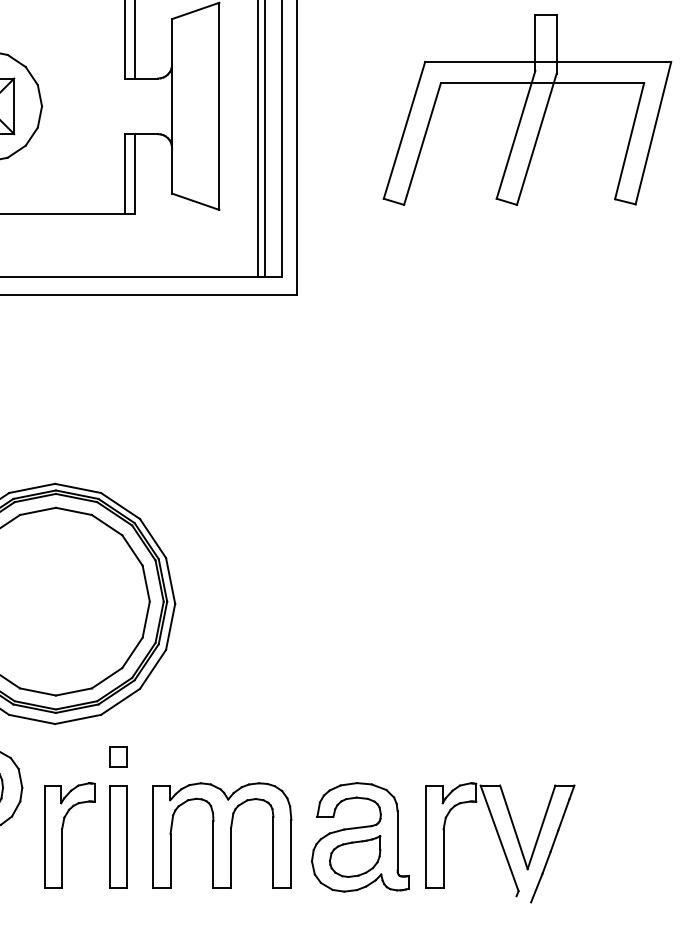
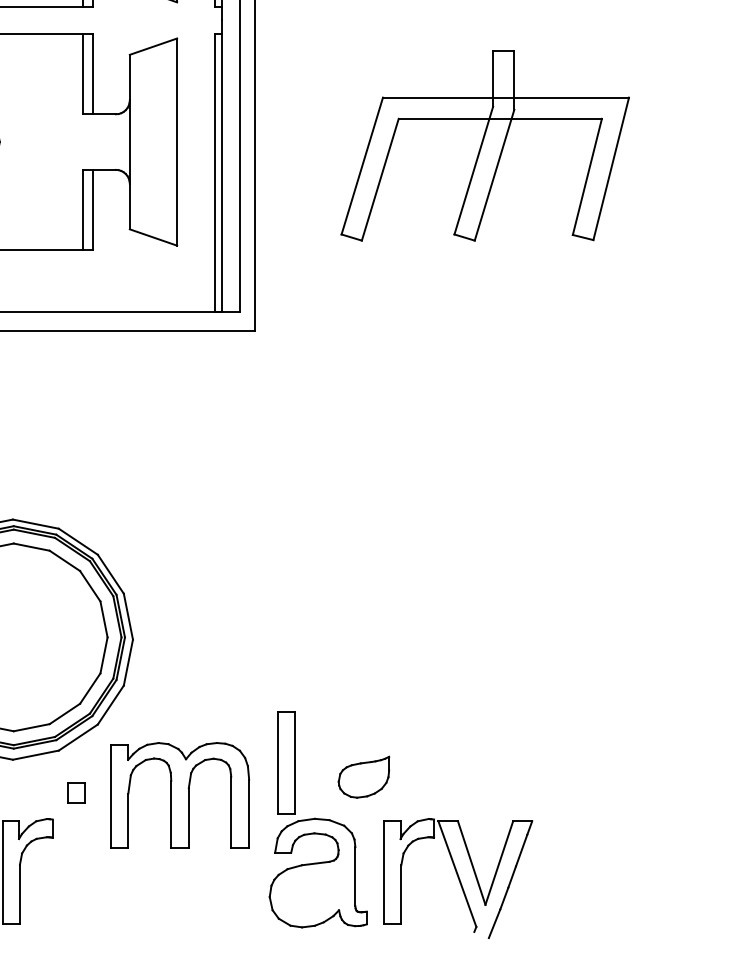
part: (221, 835) -> (179, 795), moved
part: (118, 836) -> (286, 762), moved
part: (354, 855) -> (363, 776), moved

